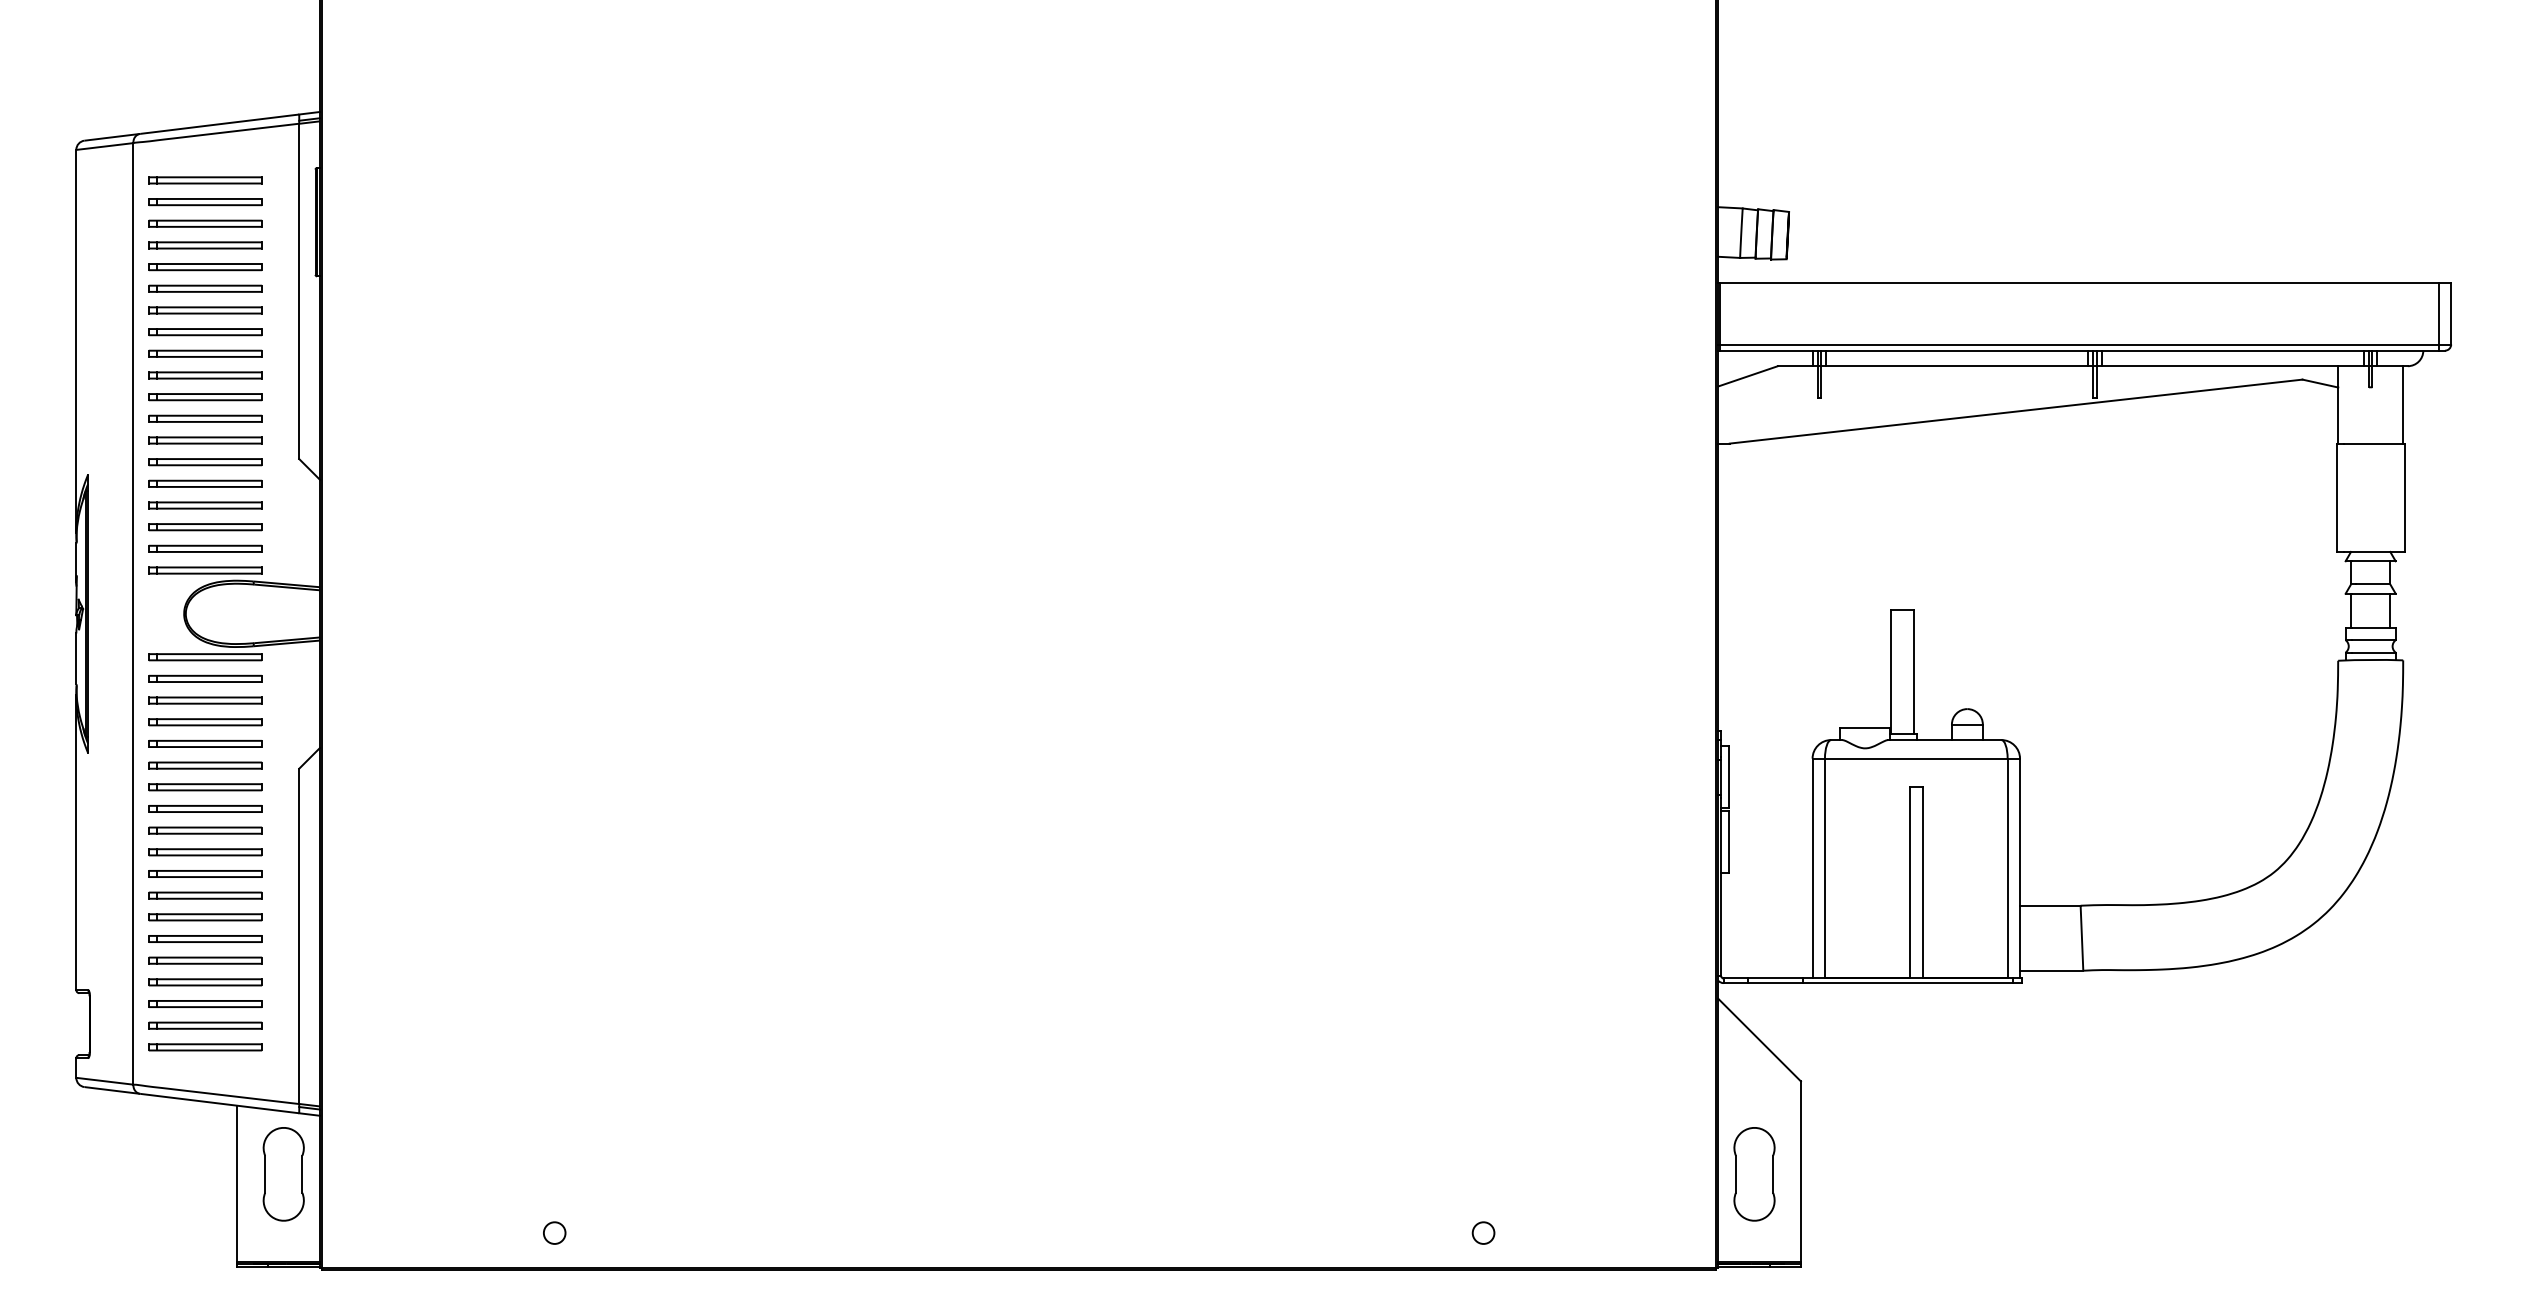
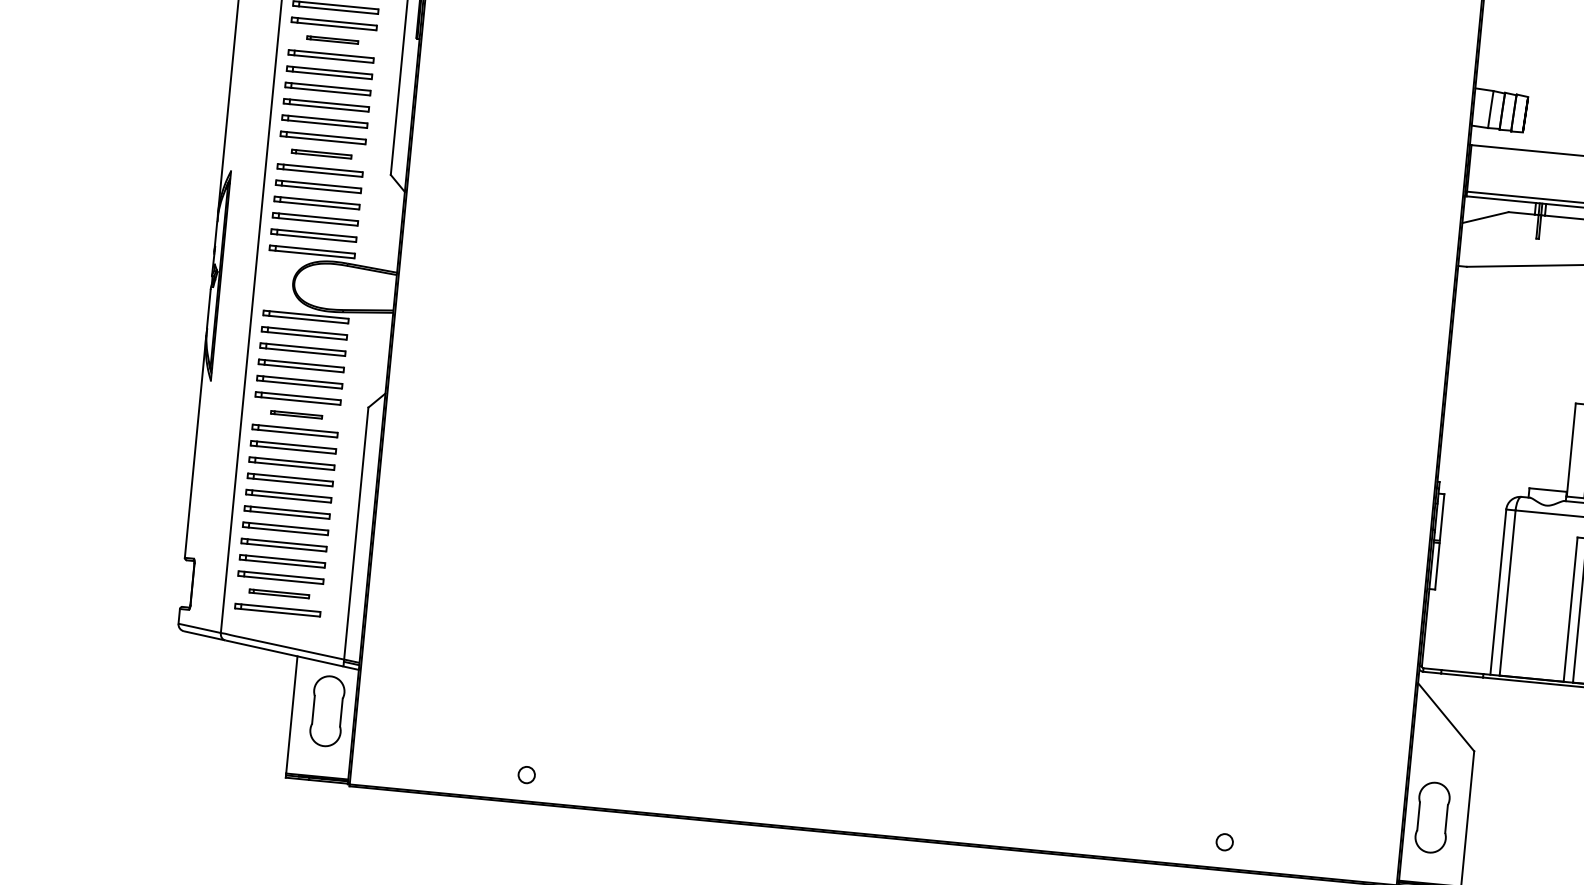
part: (205, 288) -> (332, 39), size x0.6
part: (205, 440) -> (321, 154), size x0.7
part: (205, 787) -> (296, 414), size x0.6
part: (205, 1025) -> (279, 593), size x0.7

